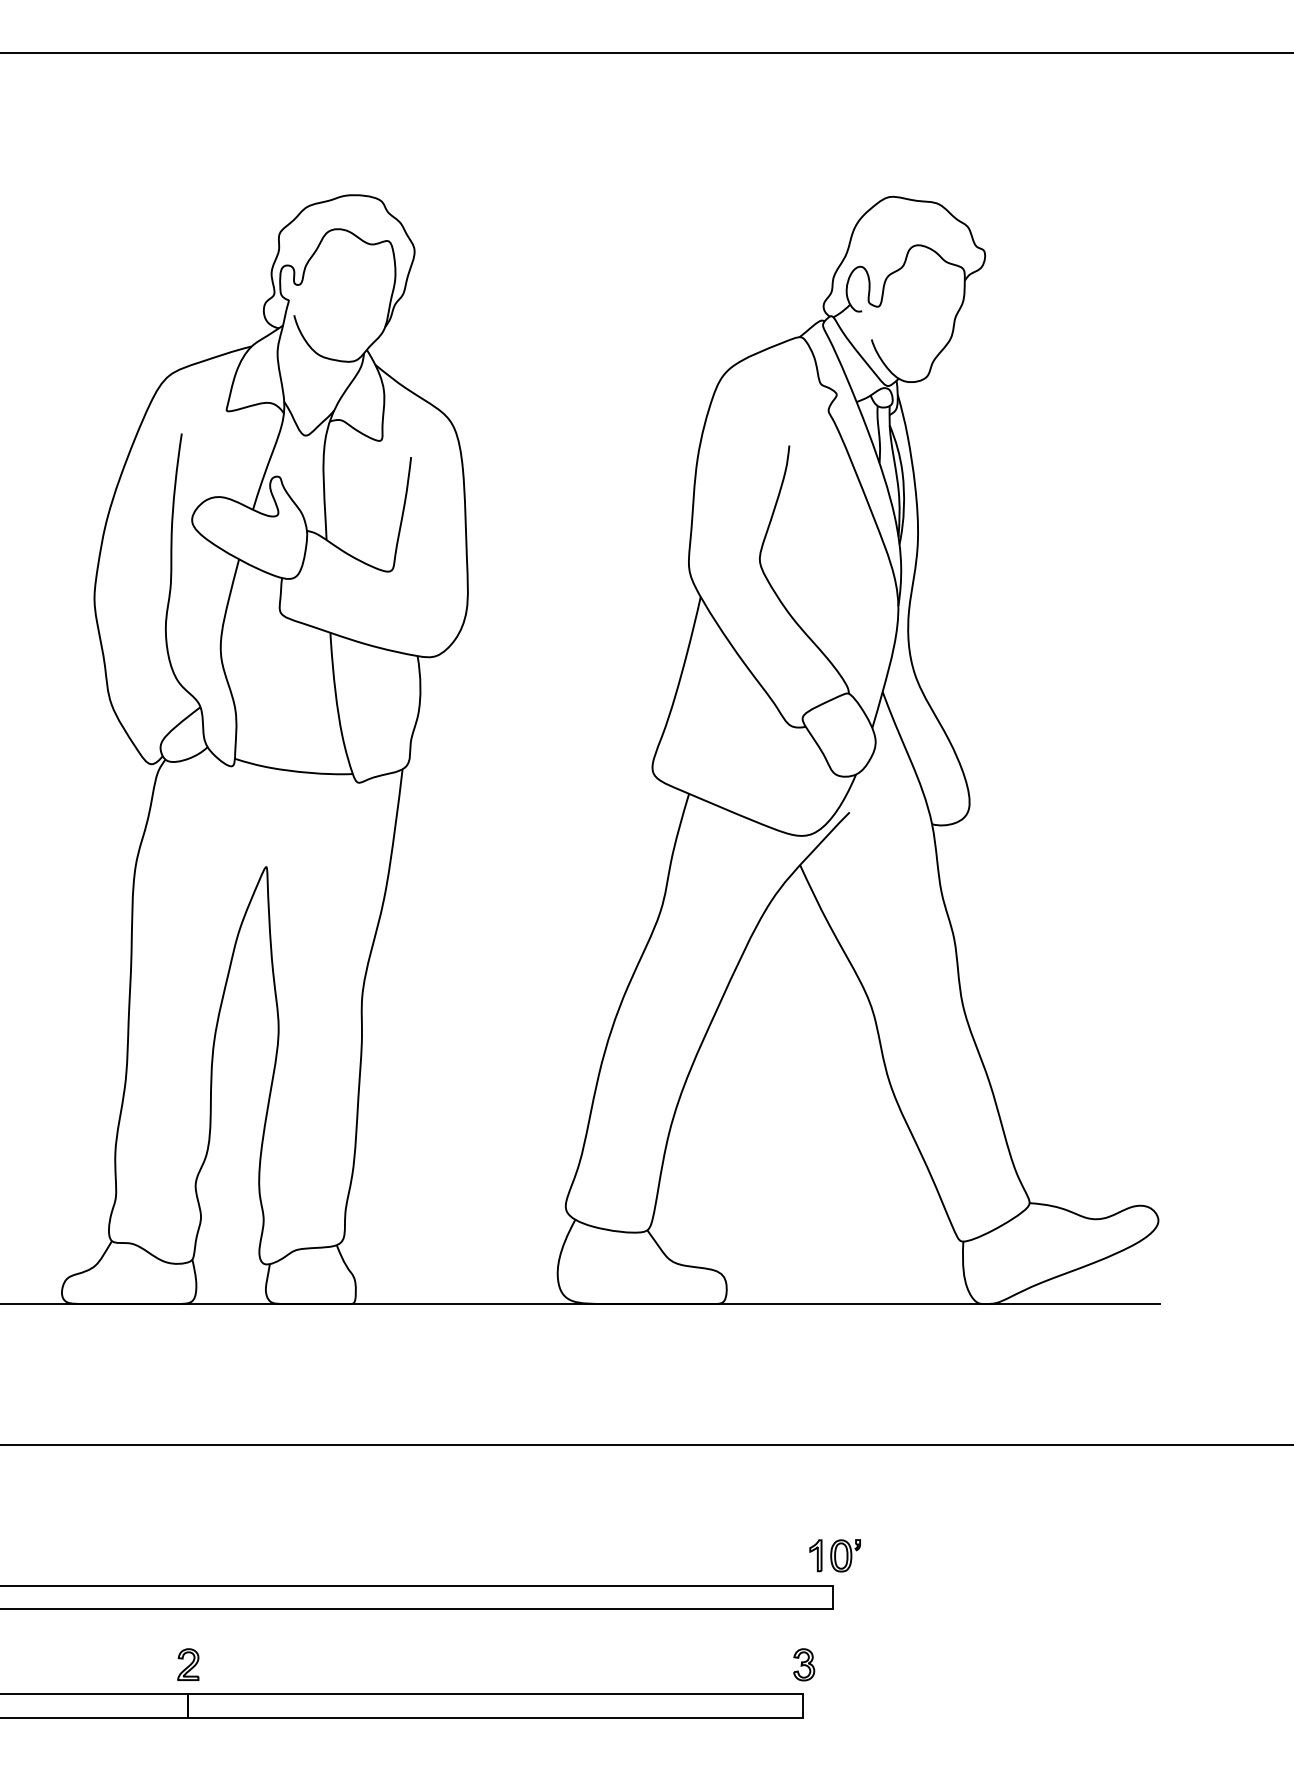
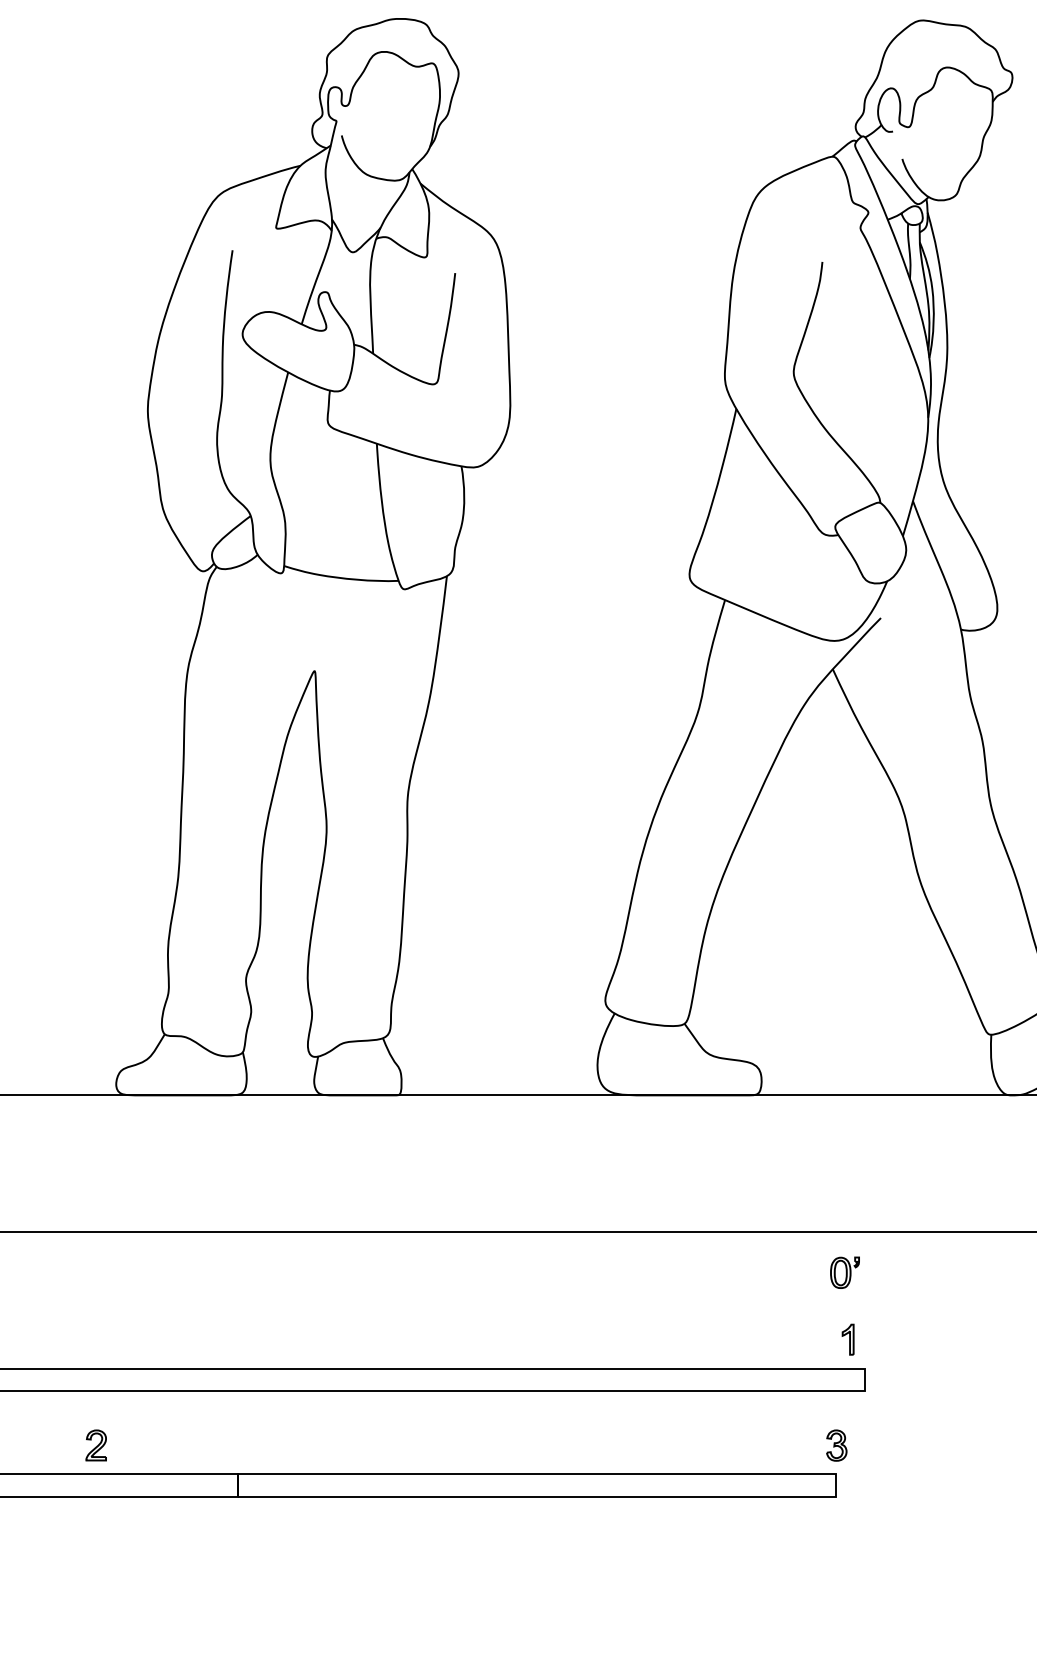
part: (845, 1555) -> (844, 1272), moved
part: (188, 1664) -> (96, 1445), moved

